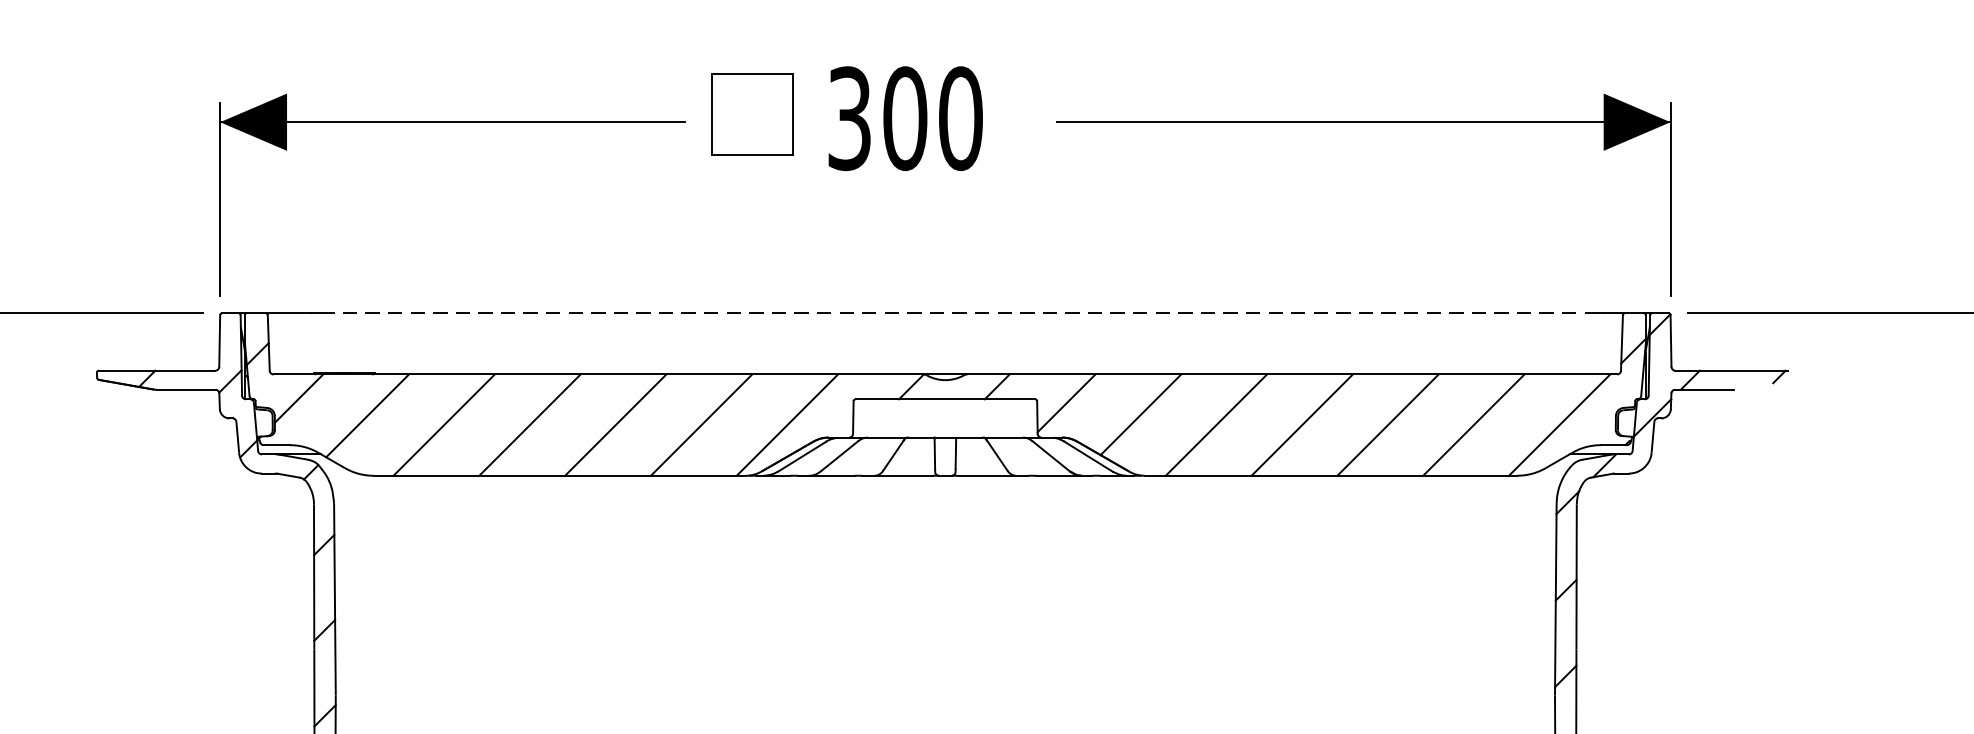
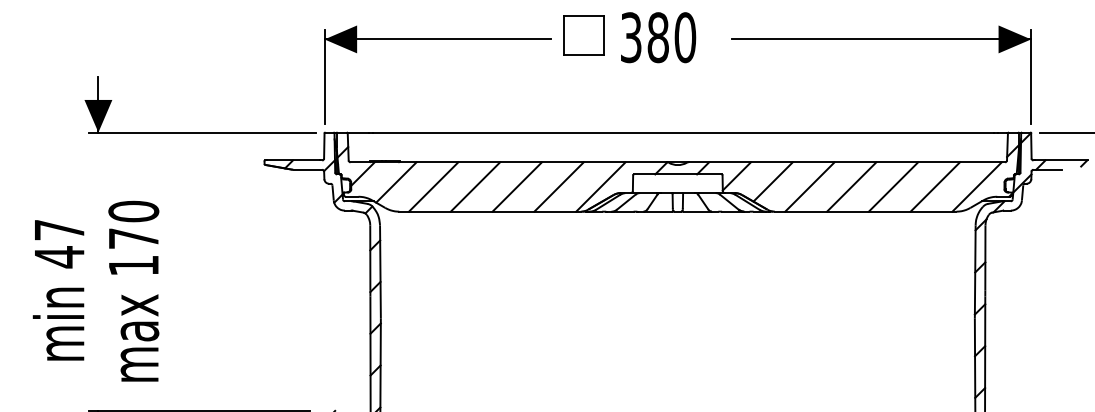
text: (905, 118) -> (658, 37), 300 -> 380
line: (956, 313) -> (683, 132), dashed -> solid

